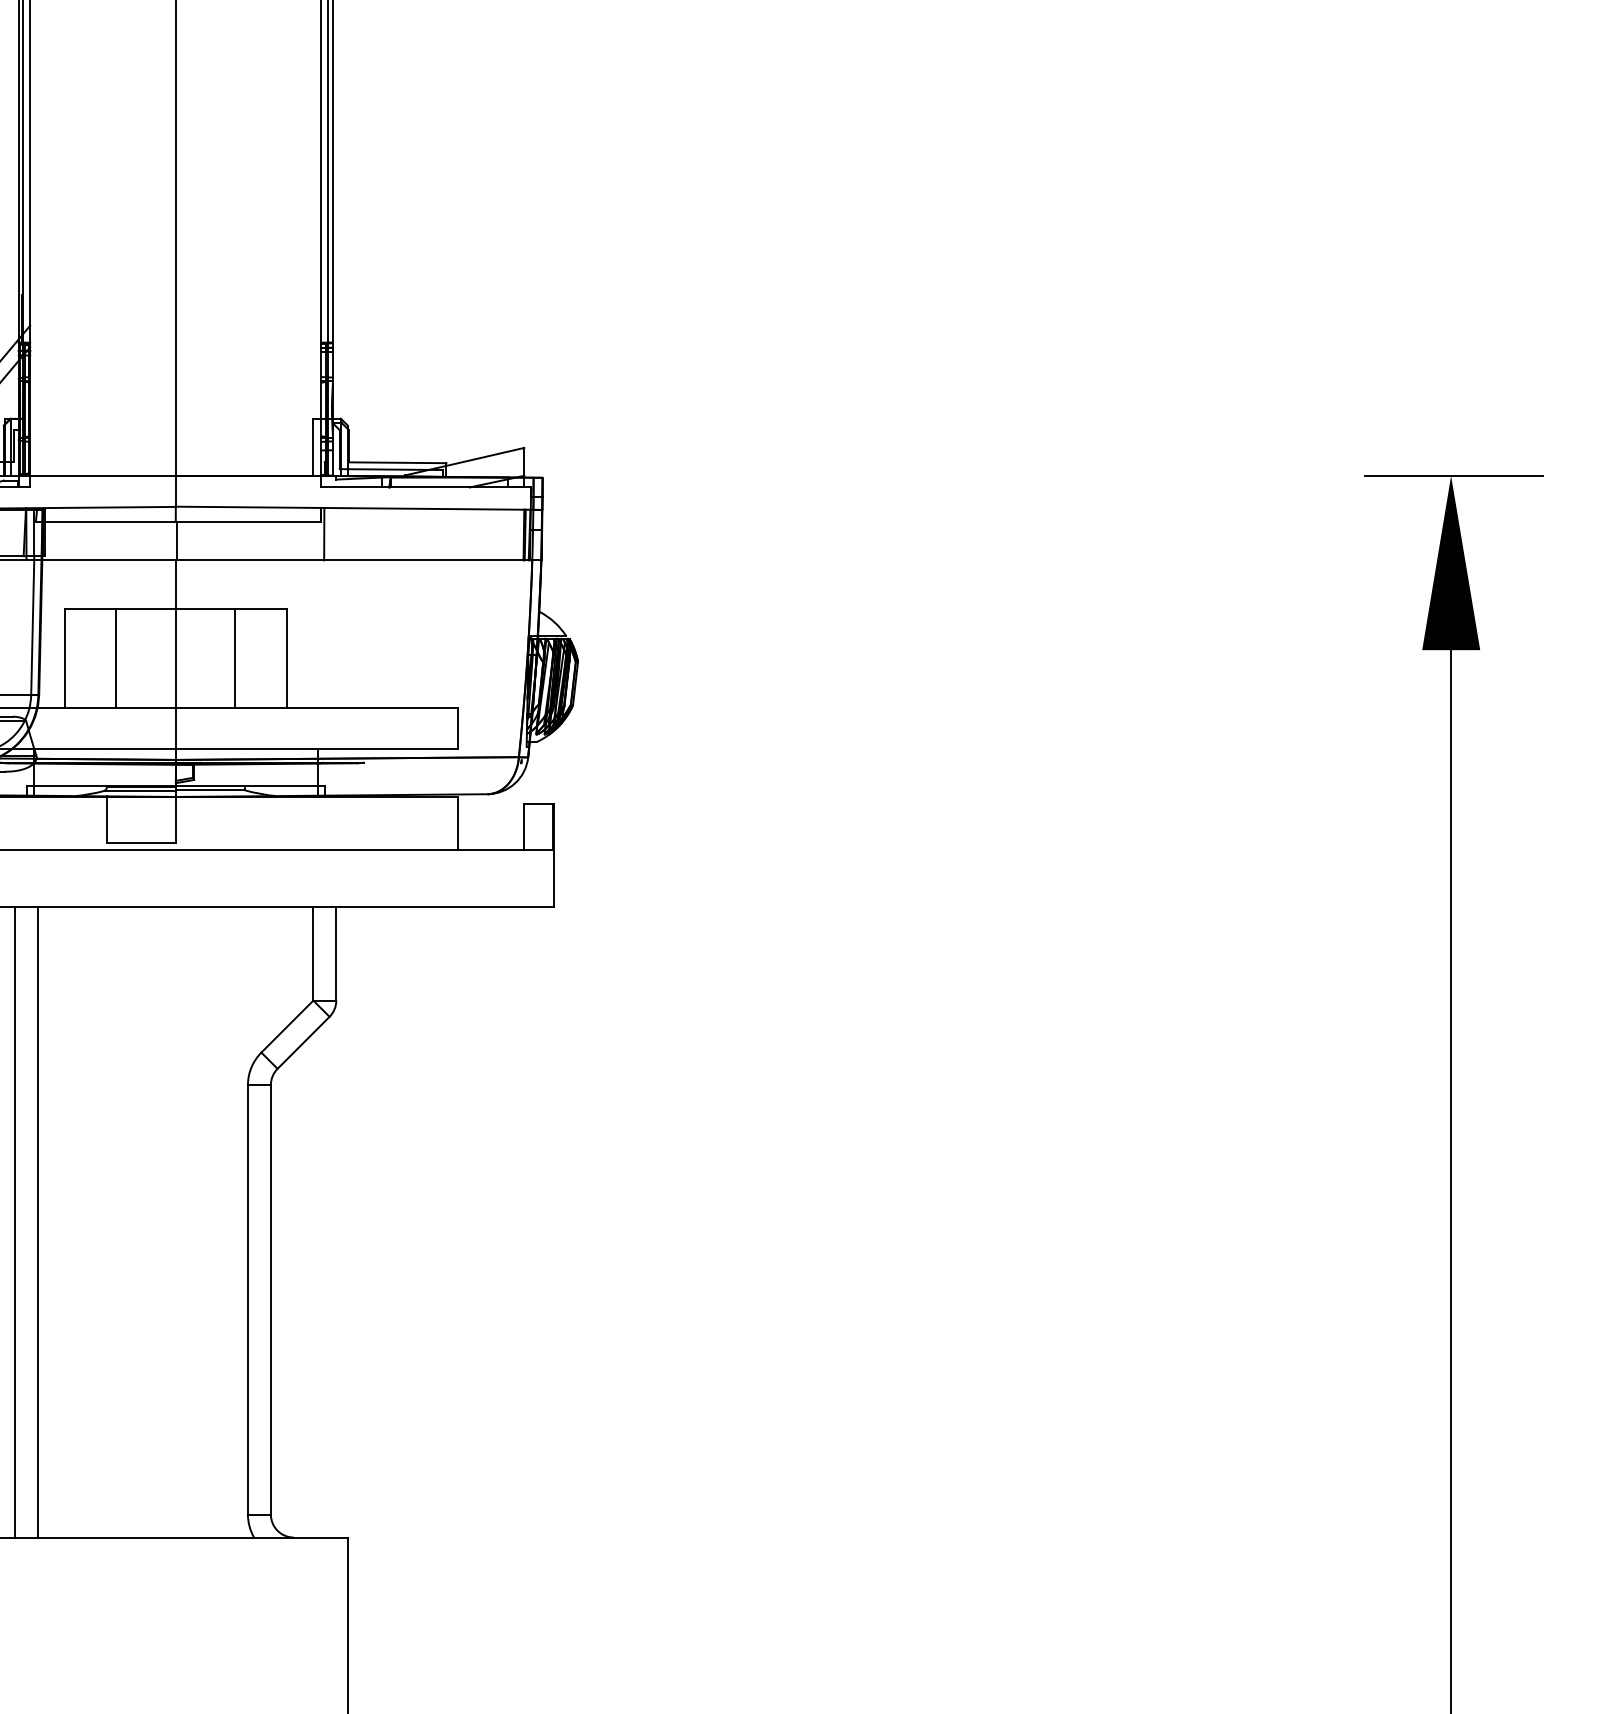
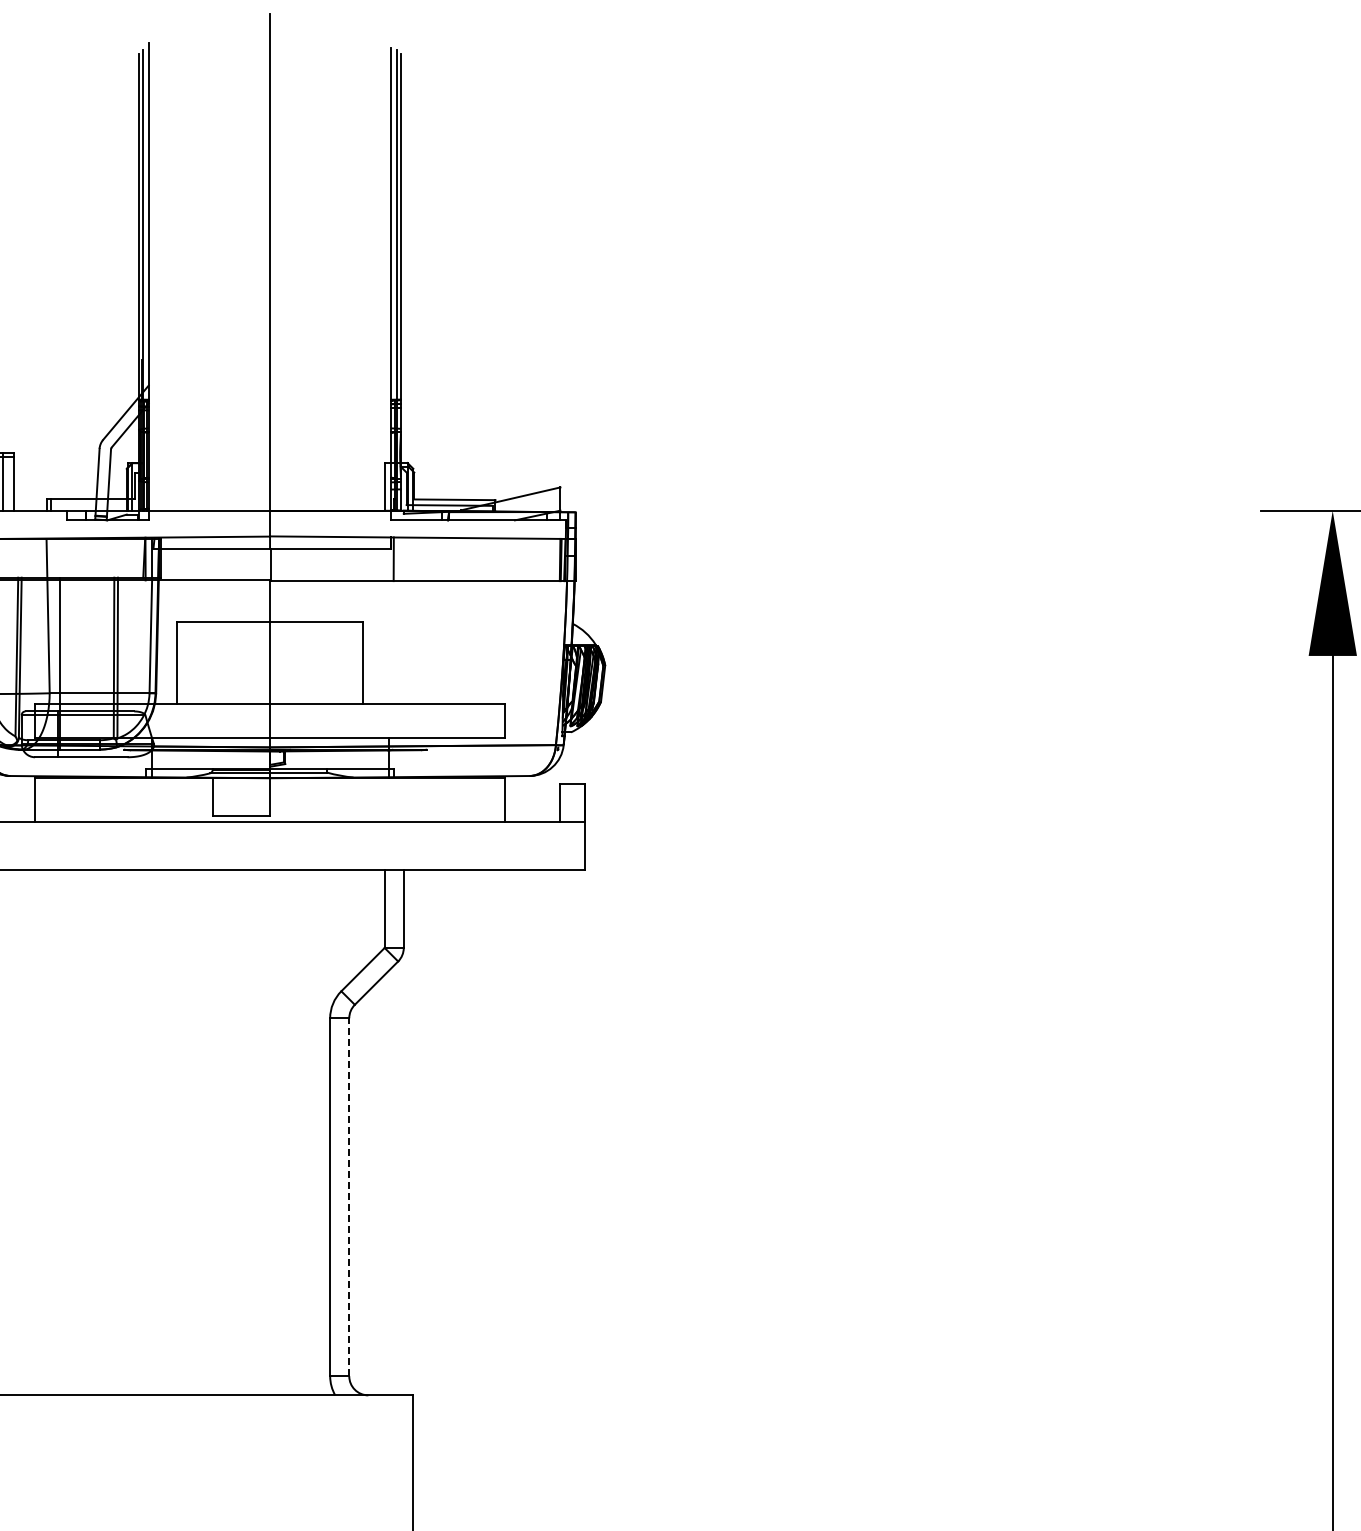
line: (116, 658) -> (220, 662), removed
line: (235, 658) -> (319, 662), removed
line: (15, 1222) -> (136, 1132), removed
line: (38, 1222) -> (155, 1132), removed
line: (271, 1300) -> (349, 1197), solid -> dashed

